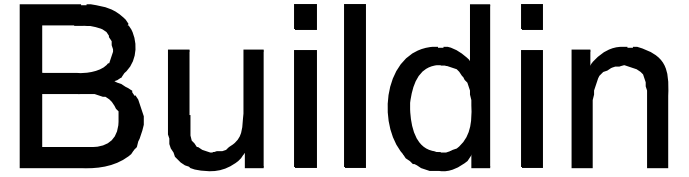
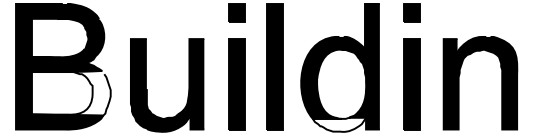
fill: (90, 120) -> (70, 93), removed
fill: (438, 160) -> (339, 124), removed

